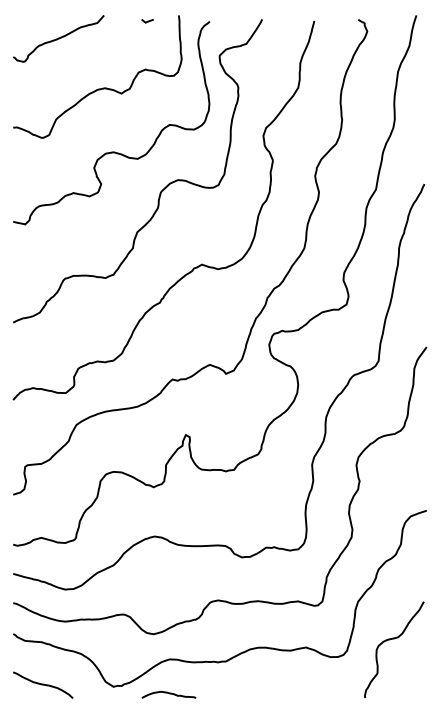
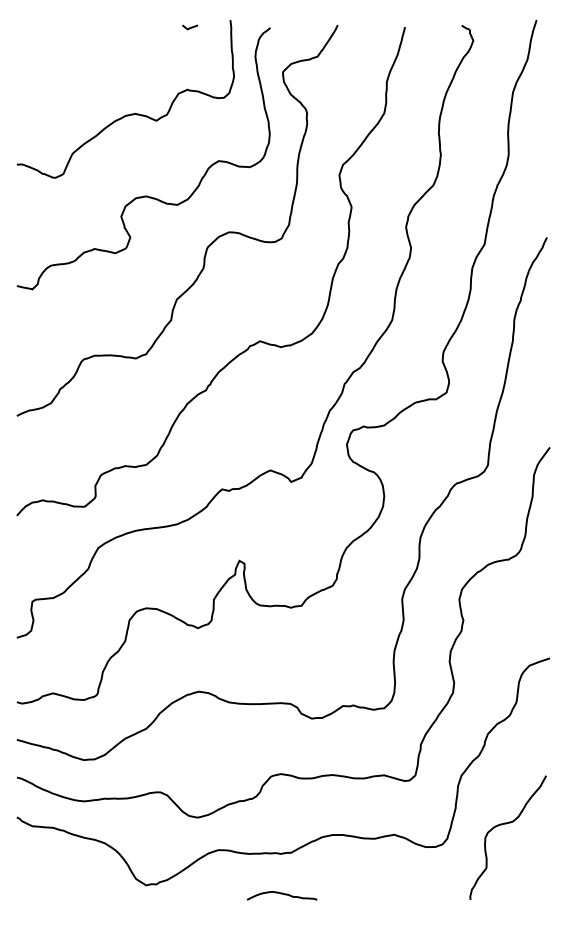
curve: (58, 38) -> (75, 49), removed
curve: (43, 684) -> (55, 882), removed
curve: (168, 693) -> (281, 894), moved

